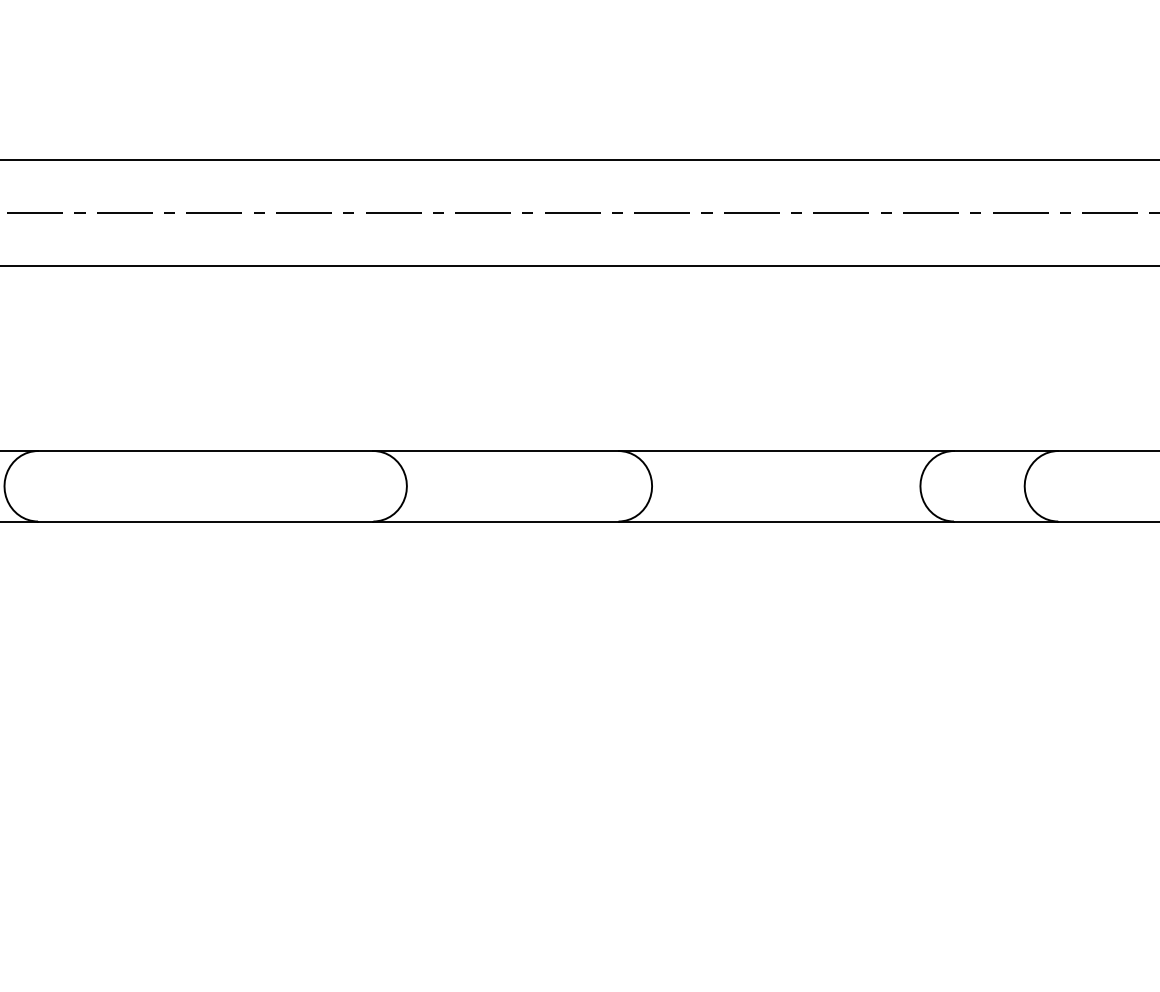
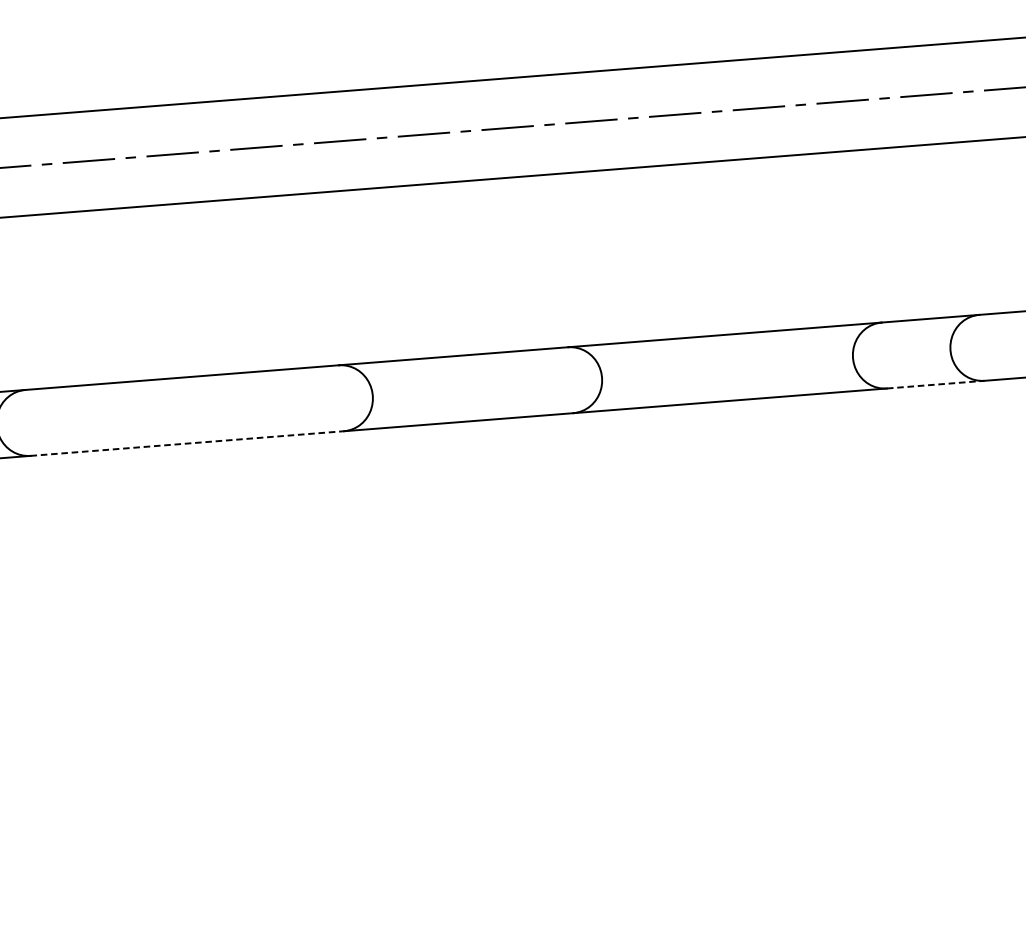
line: (205, 521) -> (187, 443), solid -> dashed
line: (1006, 521) -> (936, 384), solid -> dashed

